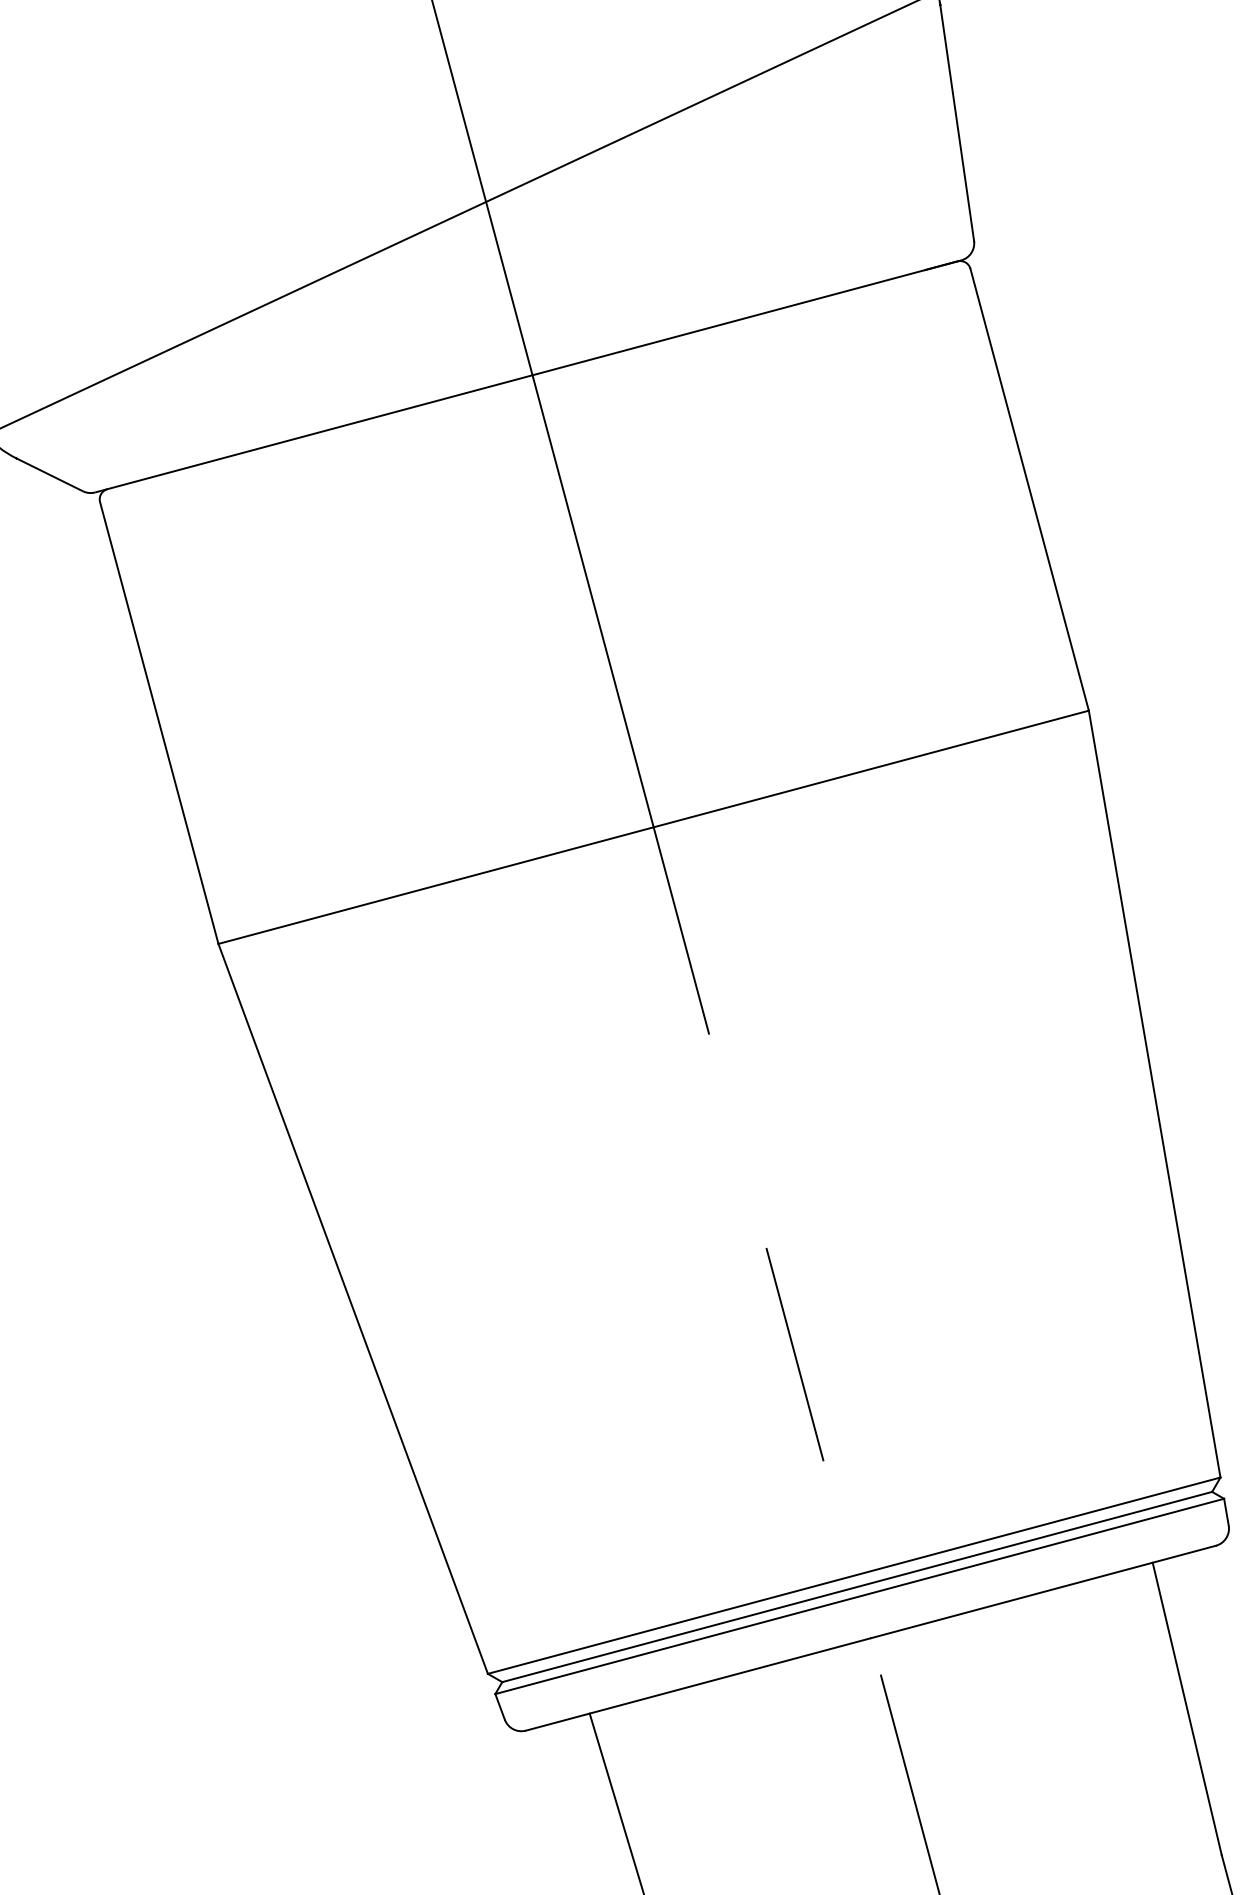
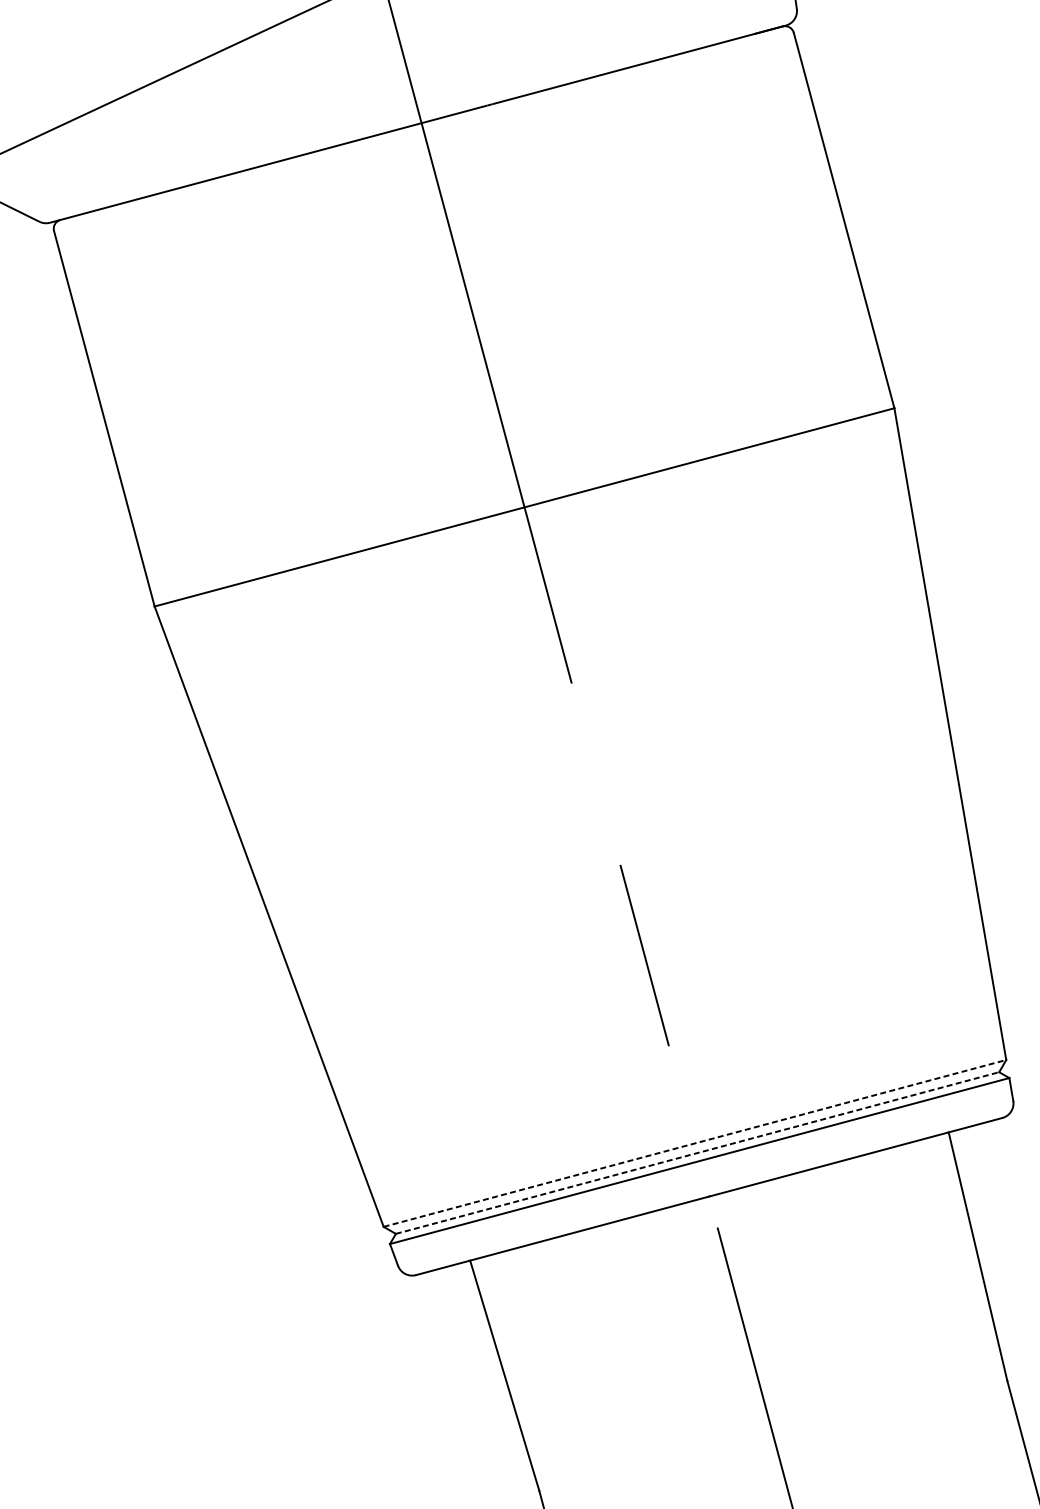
line: (854, 1575) -> (695, 1143), solid -> dashed
line: (857, 1586) -> (697, 1152), solid -> dashed

